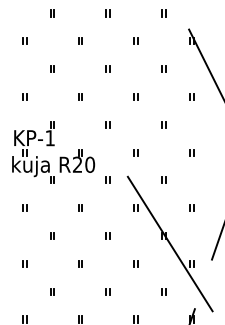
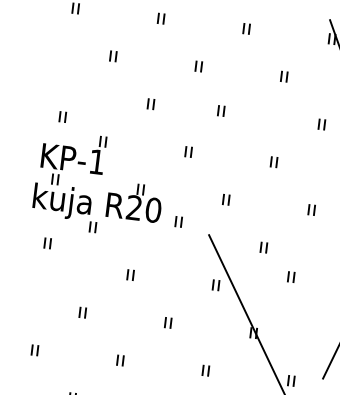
part: (24, 96) -> (62, 116), moved
part: (135, 96) -> (220, 110), moved
part: (107, 179) -> (177, 220), moved
part: (24, 207) -> (47, 242), moved
part: (191, 207) -> (291, 275), moved

